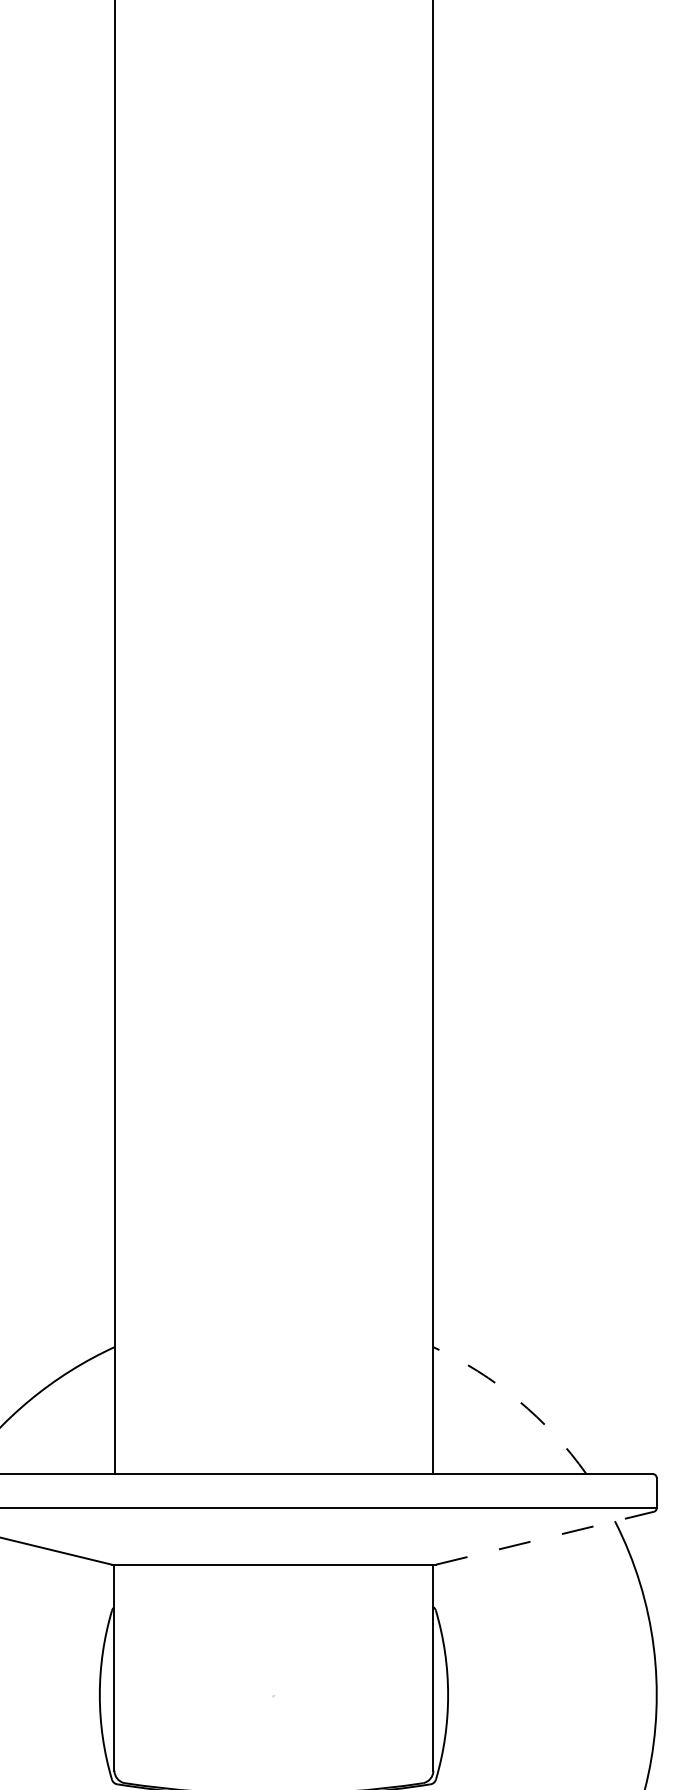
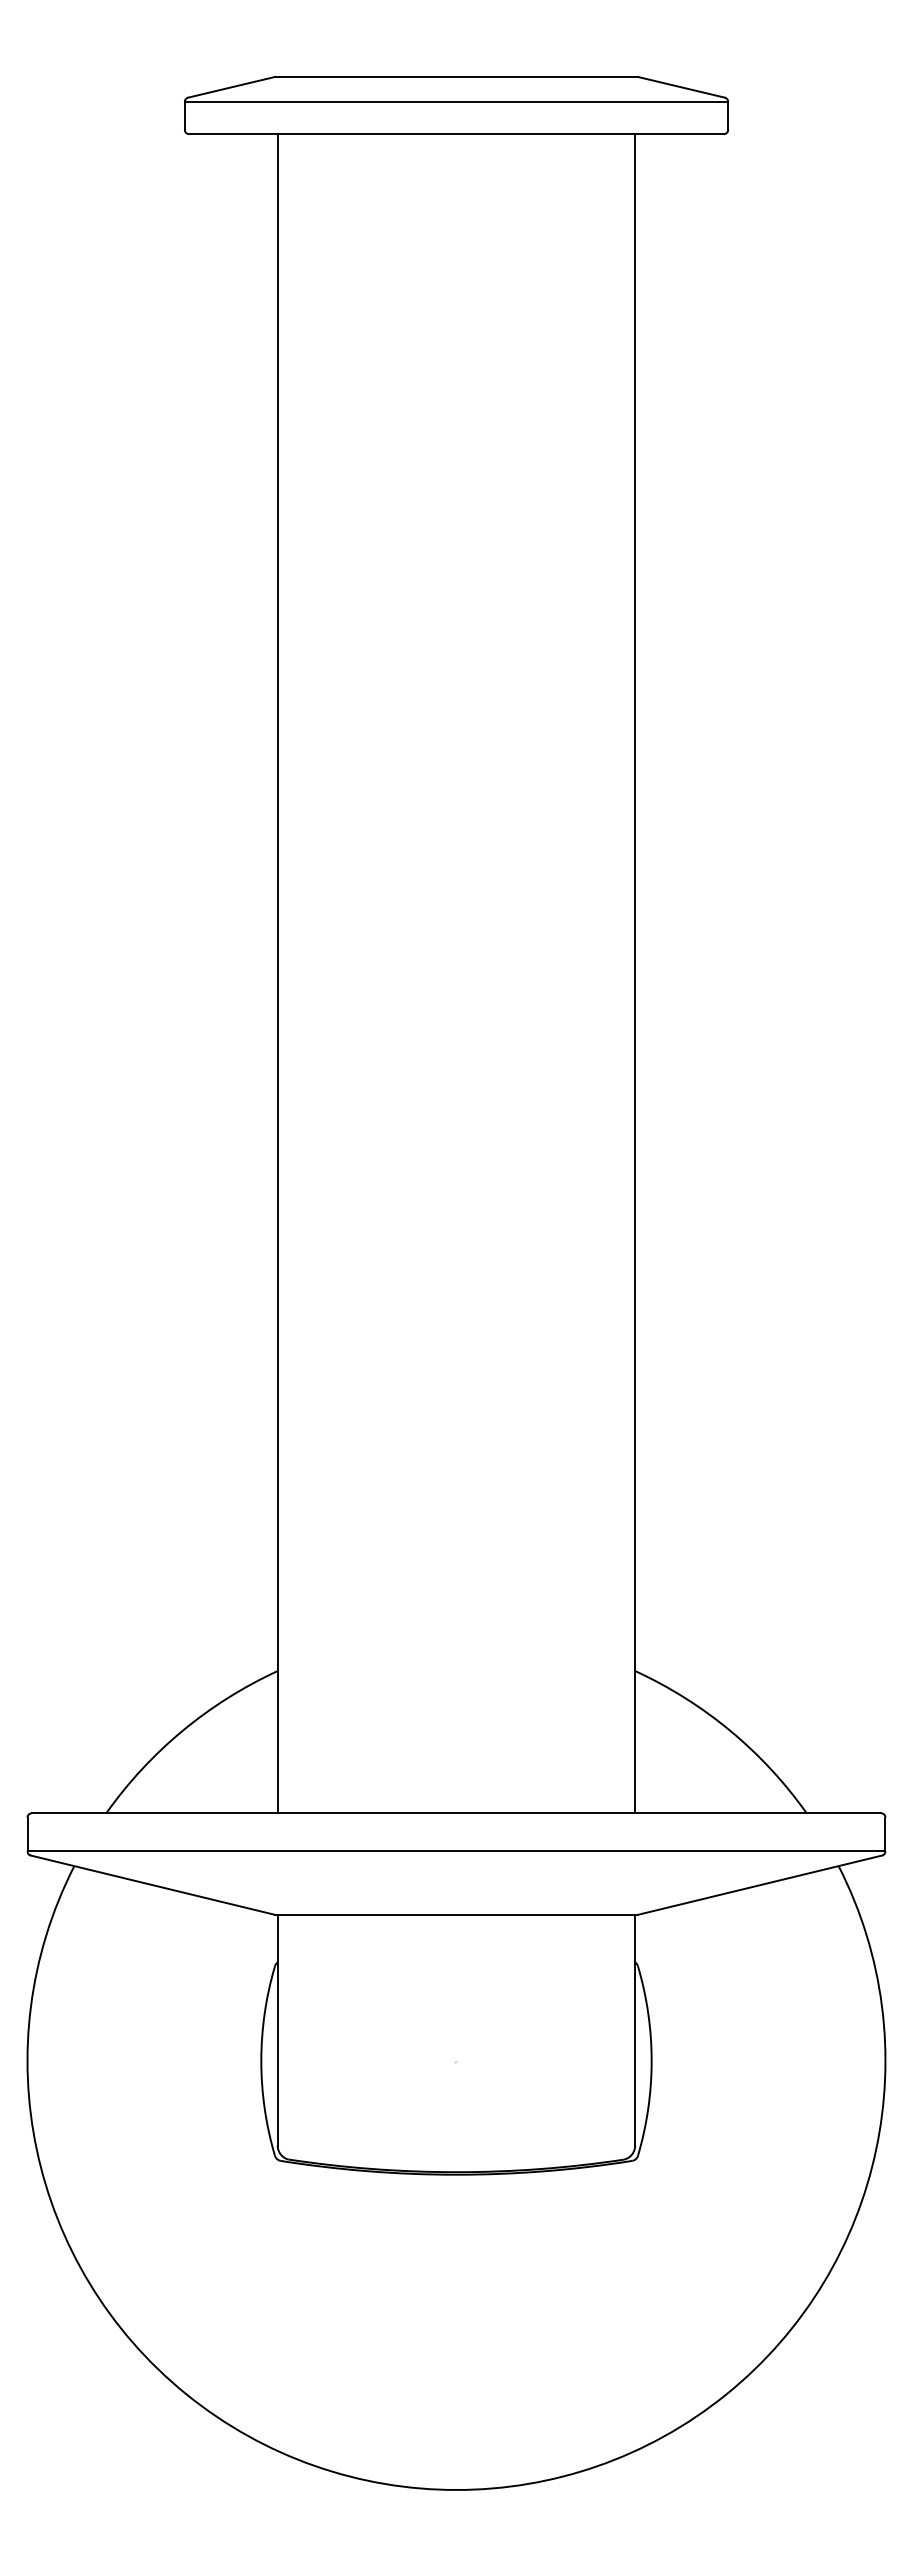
arc: (518, 1400) -> (730, 1730), dashed -> solid
line: (545, 1538) -> (760, 1885), dashed -> solid

